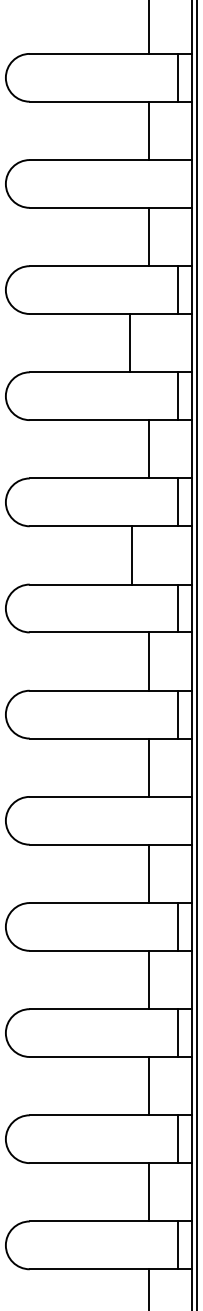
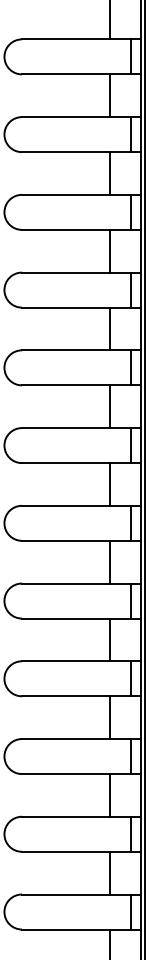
line: (177, 183) -> (130, 134), added
line: (130, 343) -> (109, 251), moved
line: (132, 555) -> (109, 406), moved
line: (177, 820) -> (130, 600), added

